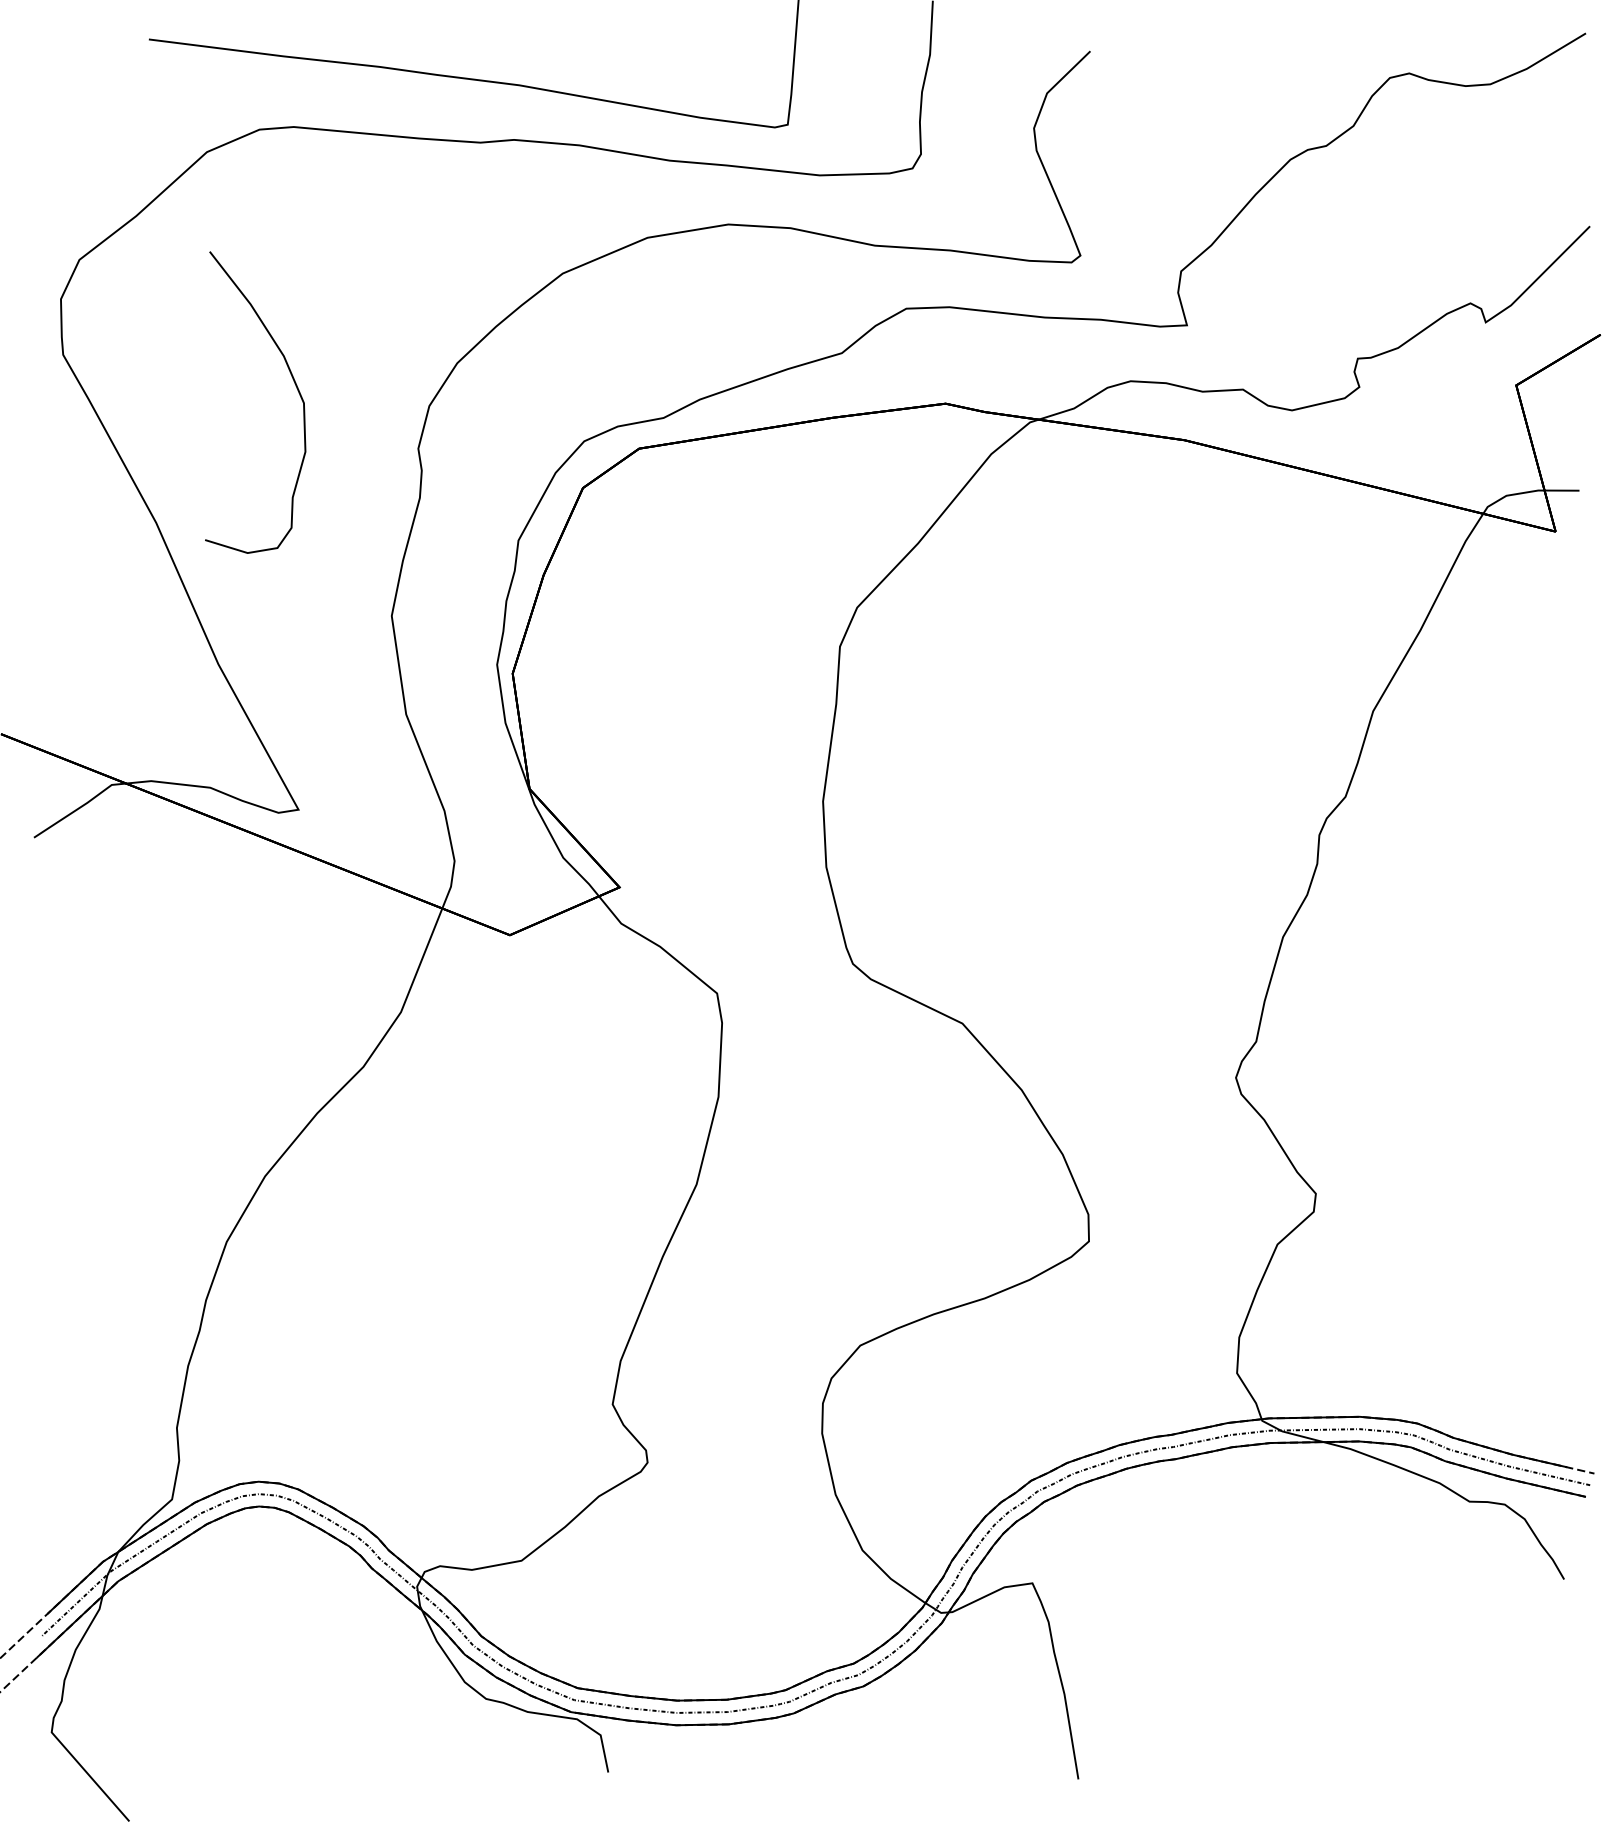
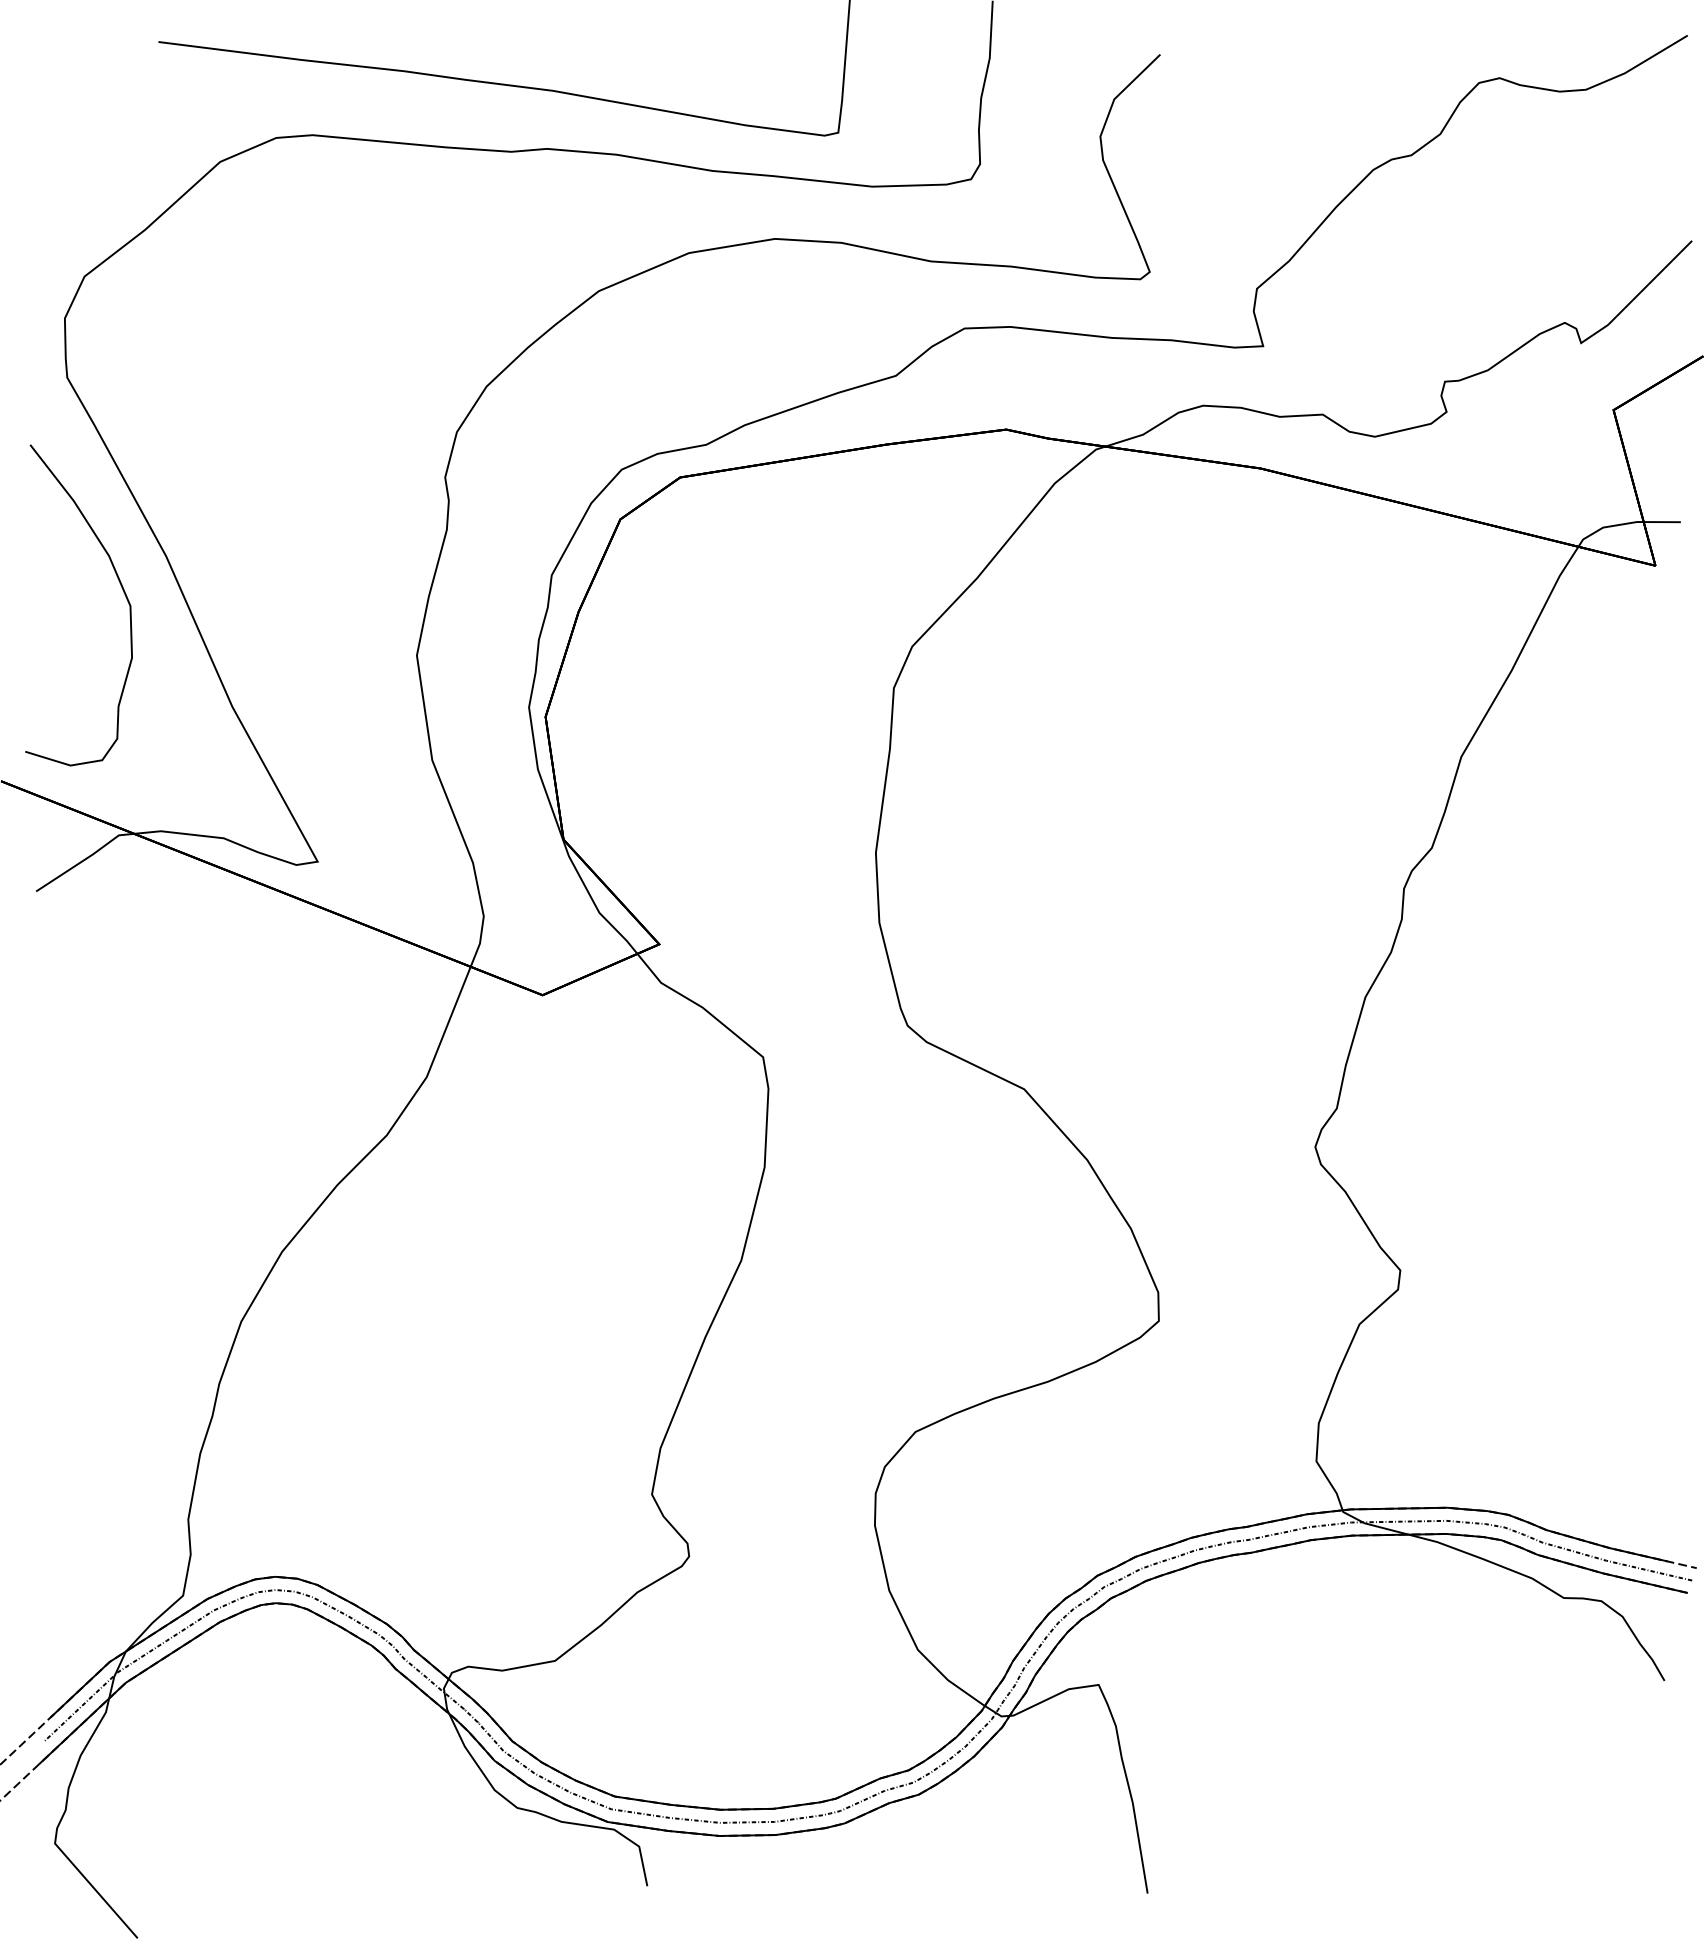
curve: (296, 388) -> (122, 590), moved

